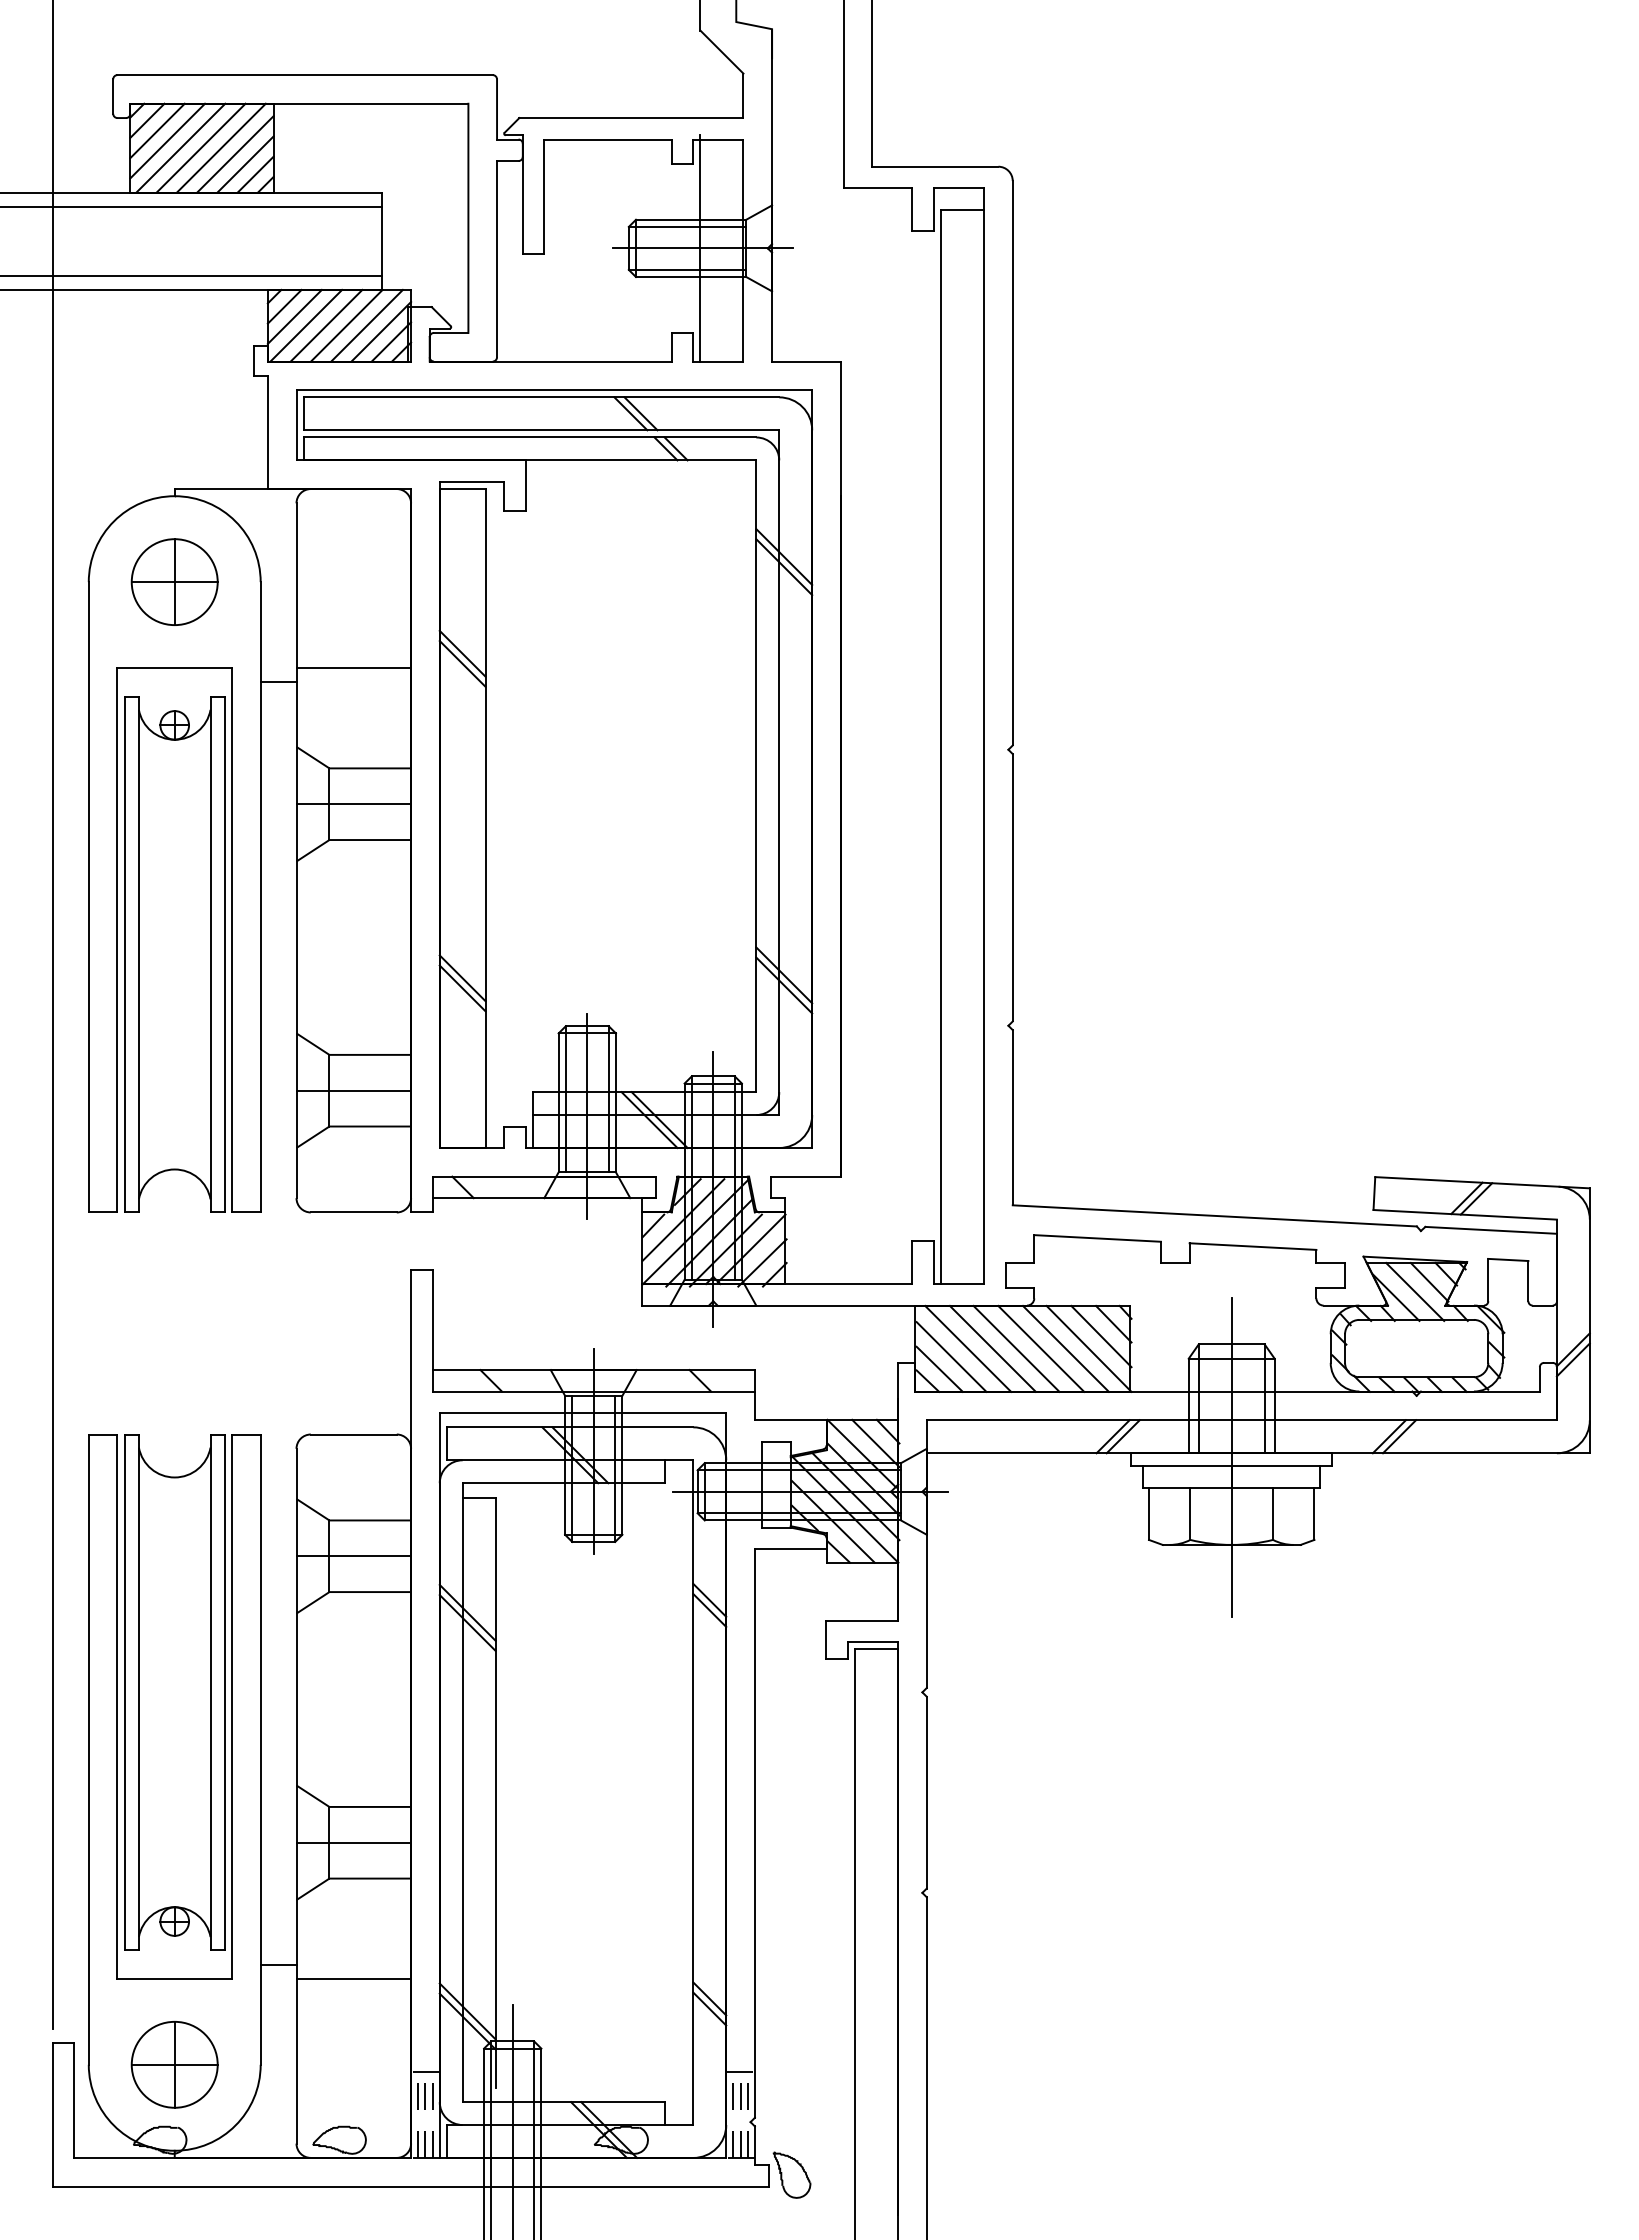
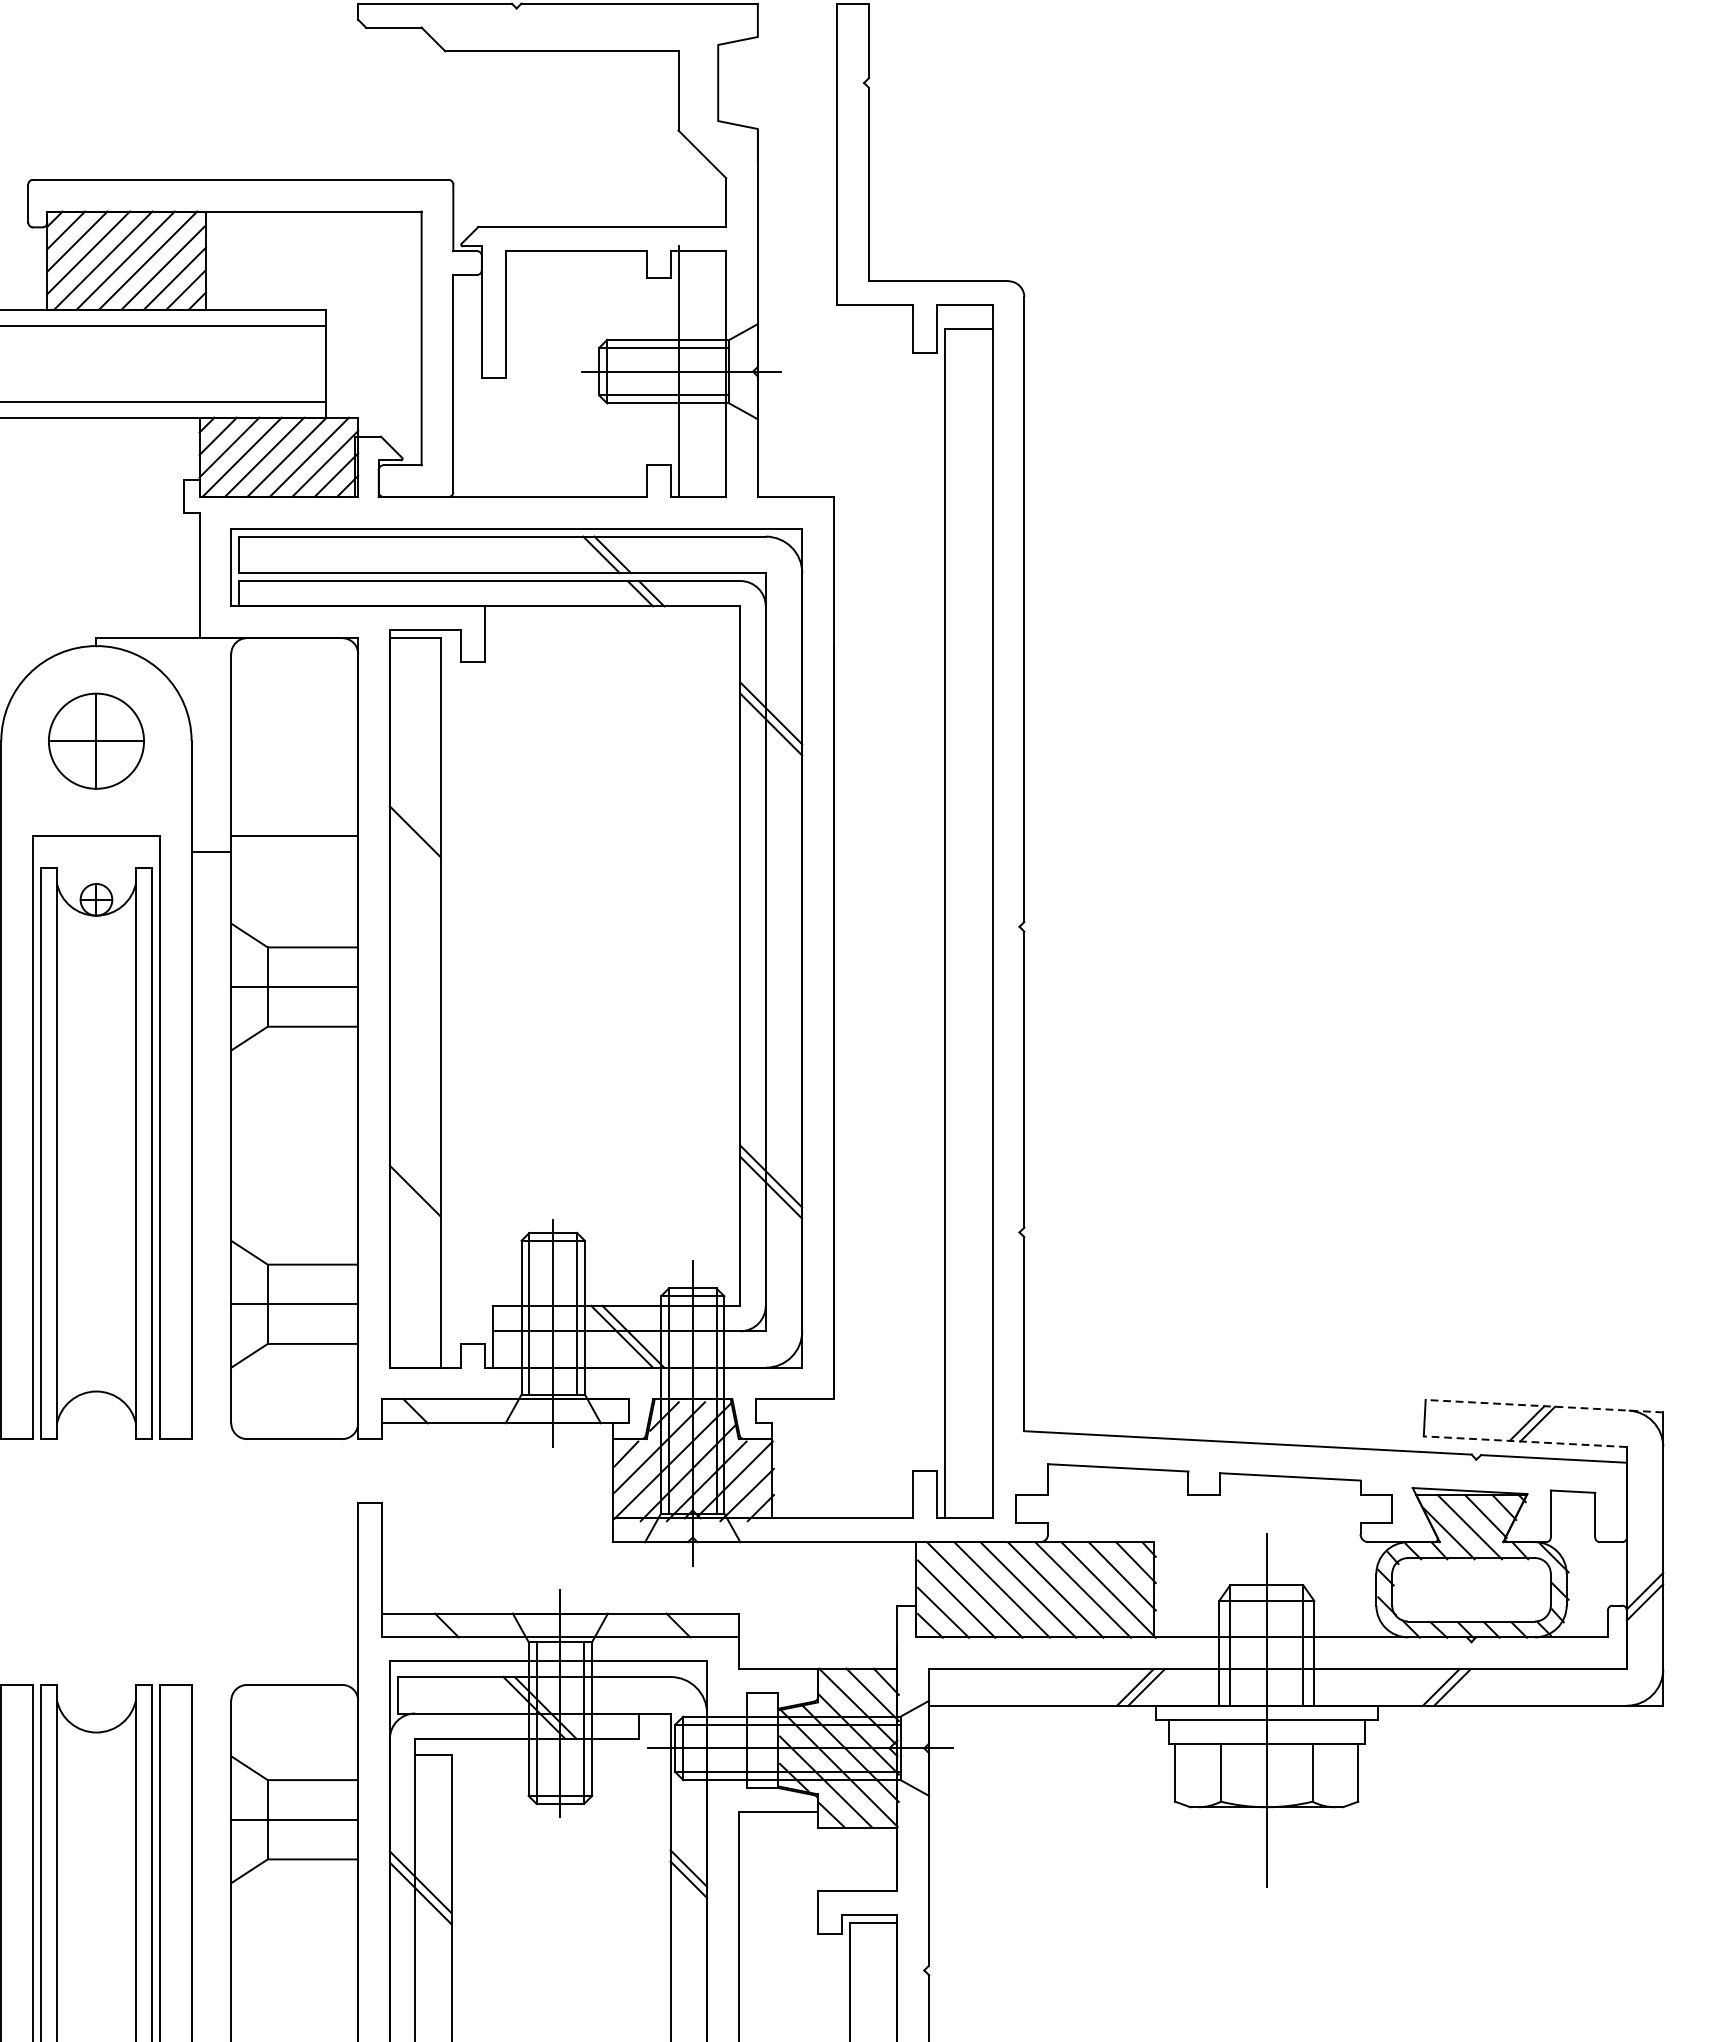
line: (462, 653) -> (415, 820), removed
line: (462, 978) -> (415, 1180), removed
line: (1482, 1182) -> (1544, 1405), solid -> dashed
line: (1465, 1214) -> (1525, 1441), solid -> dashed

